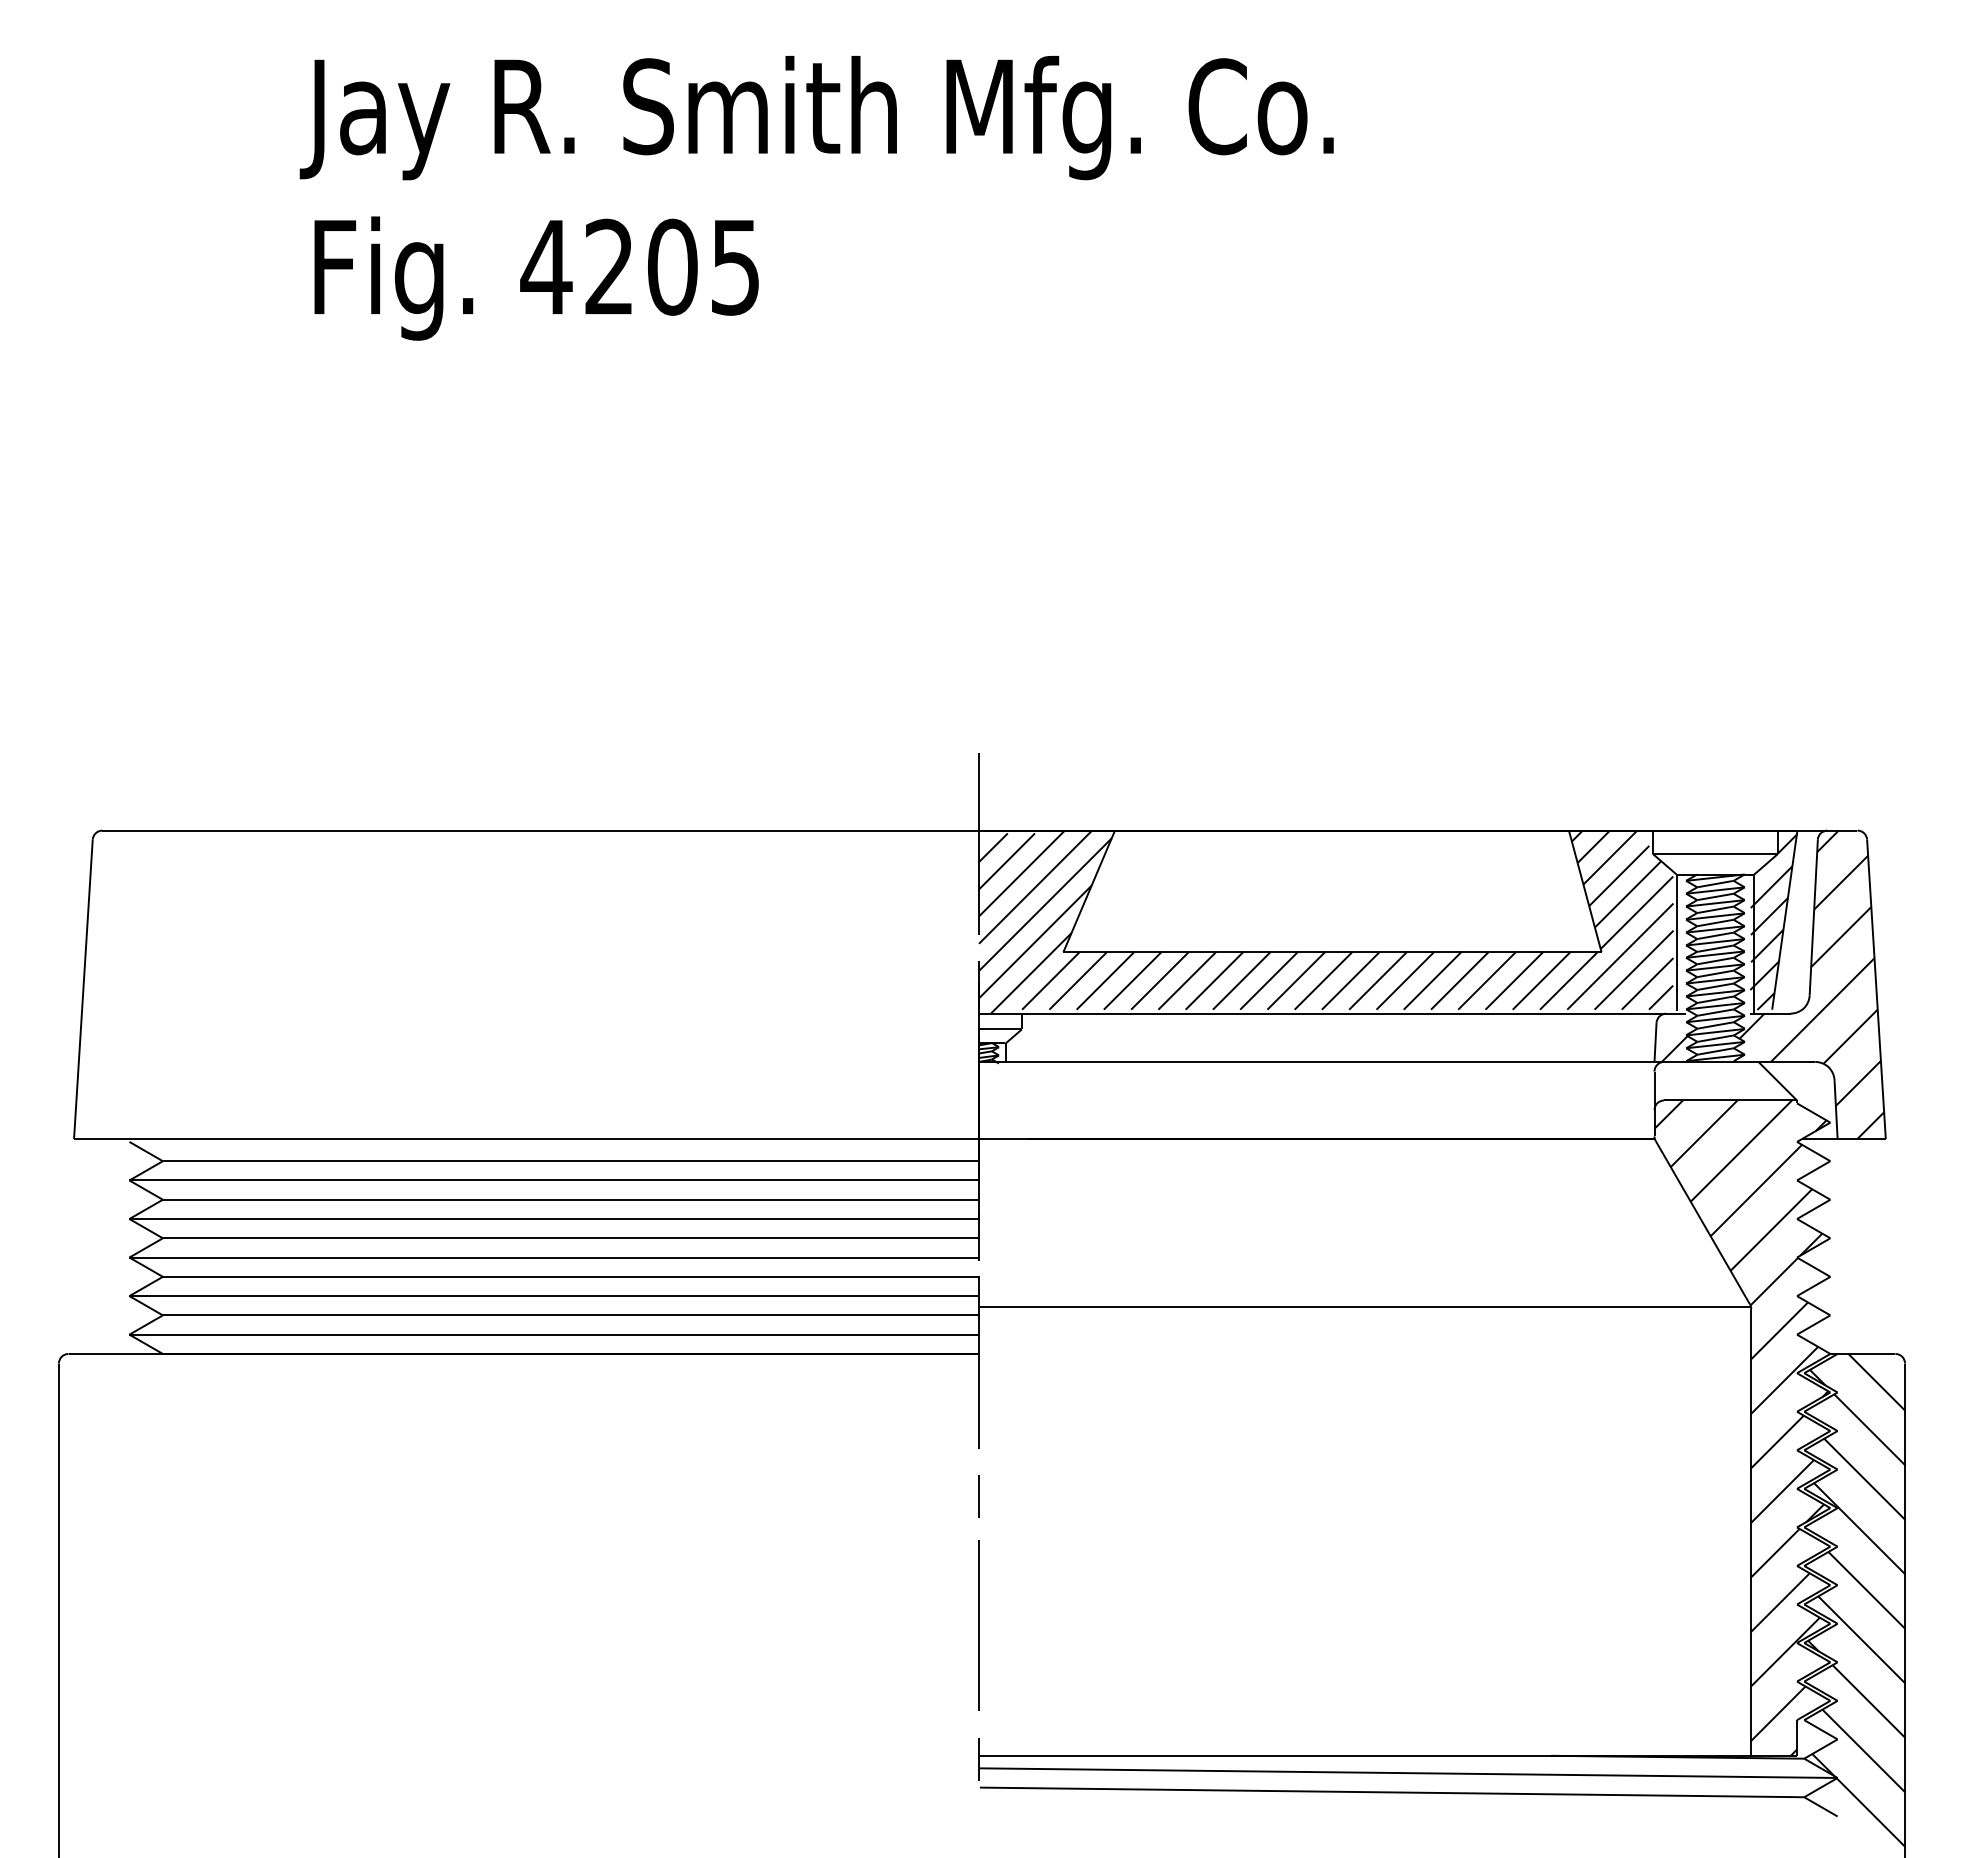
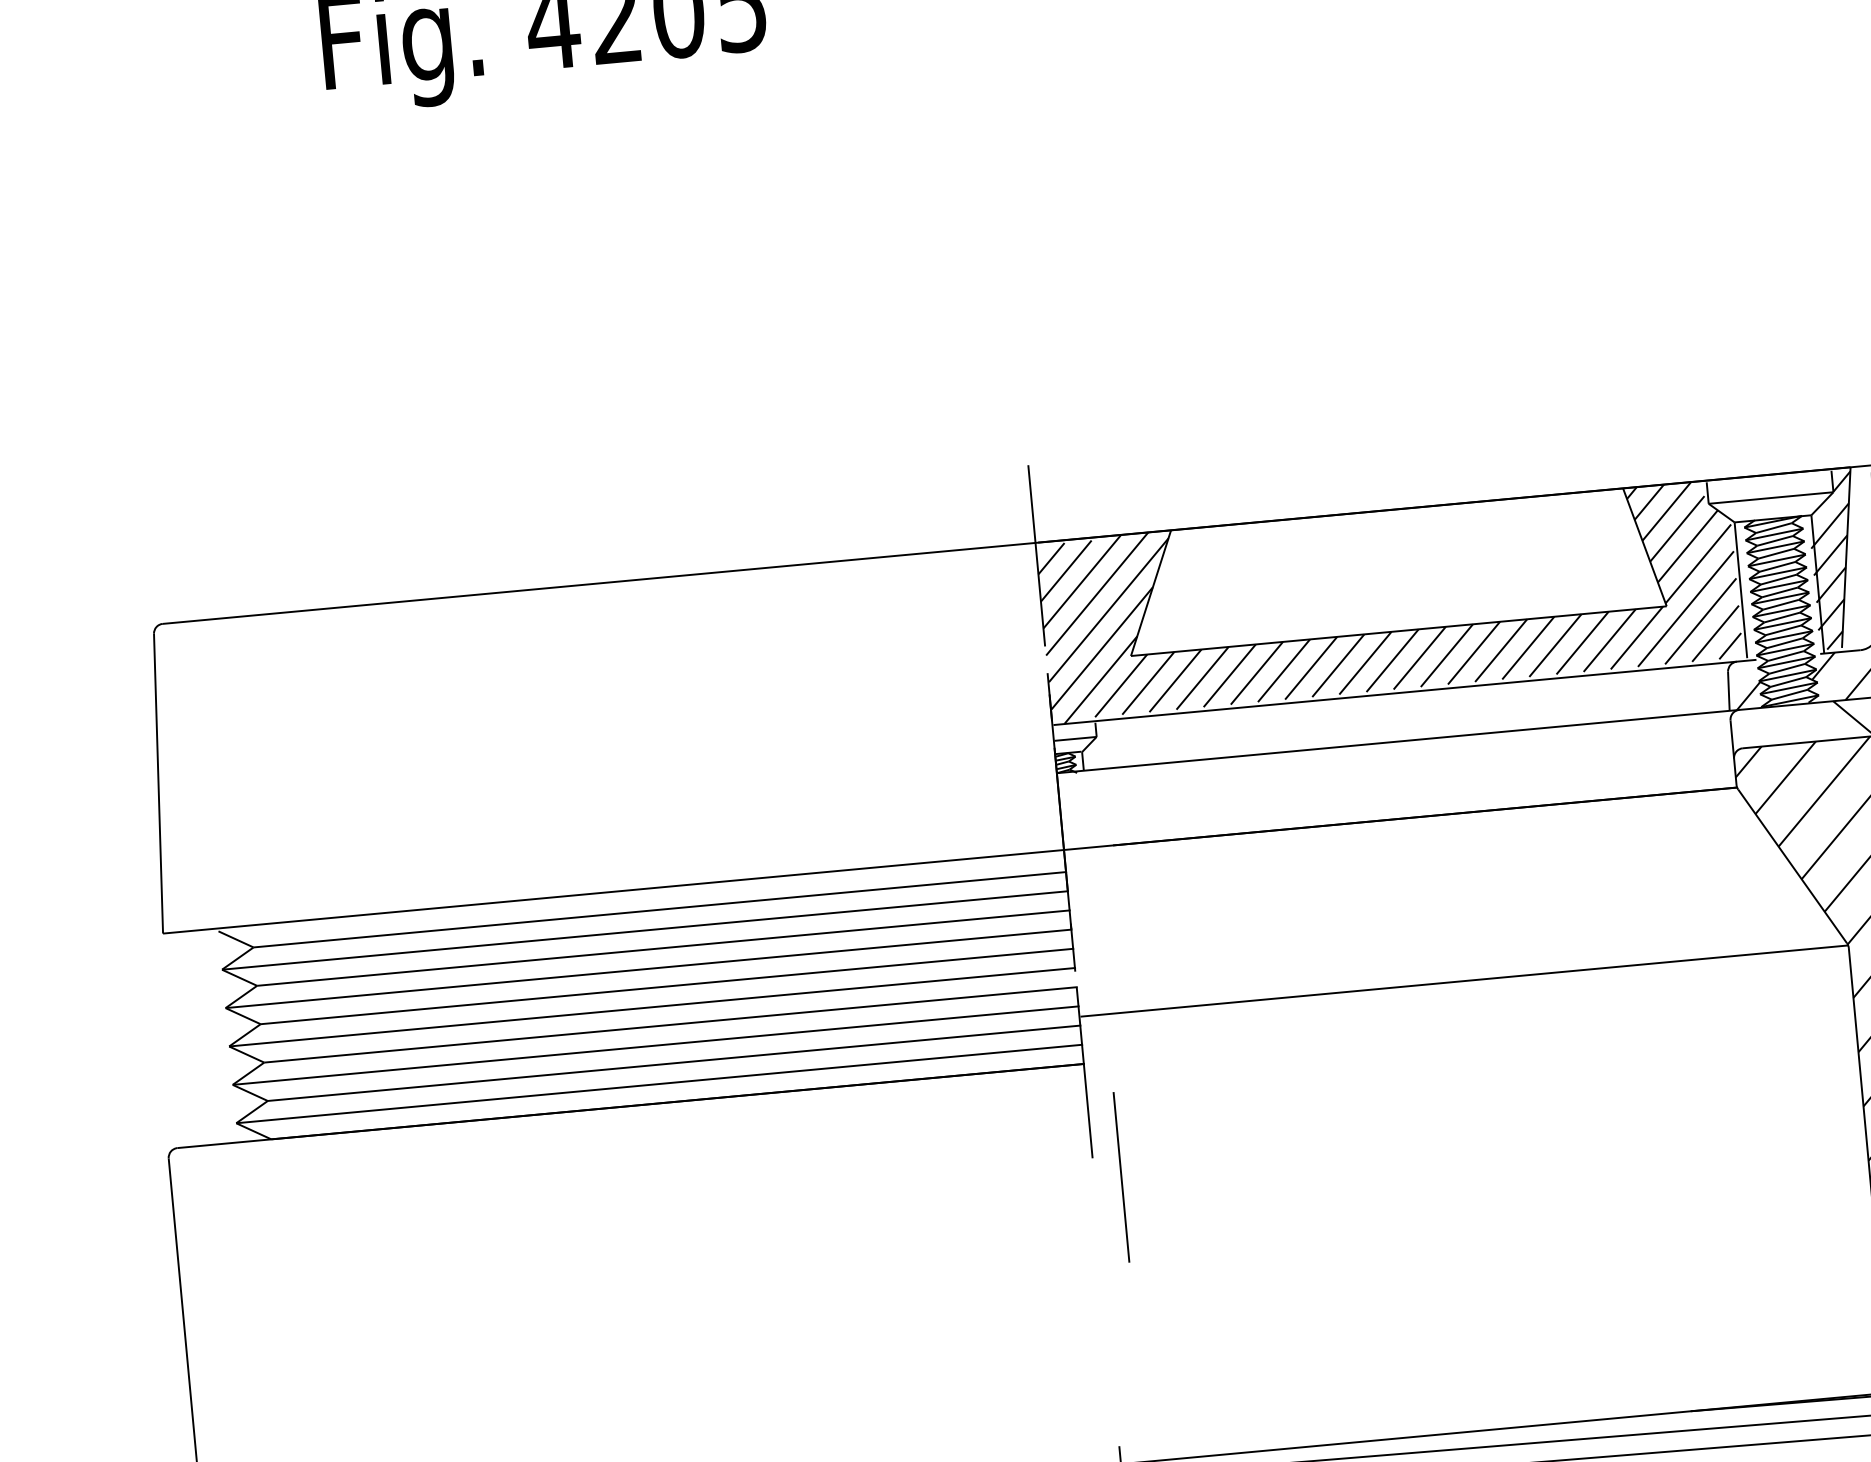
line: (978, 1496) -> (1096, 1205), removed
line: (978, 1625) -> (1121, 1177), moved

